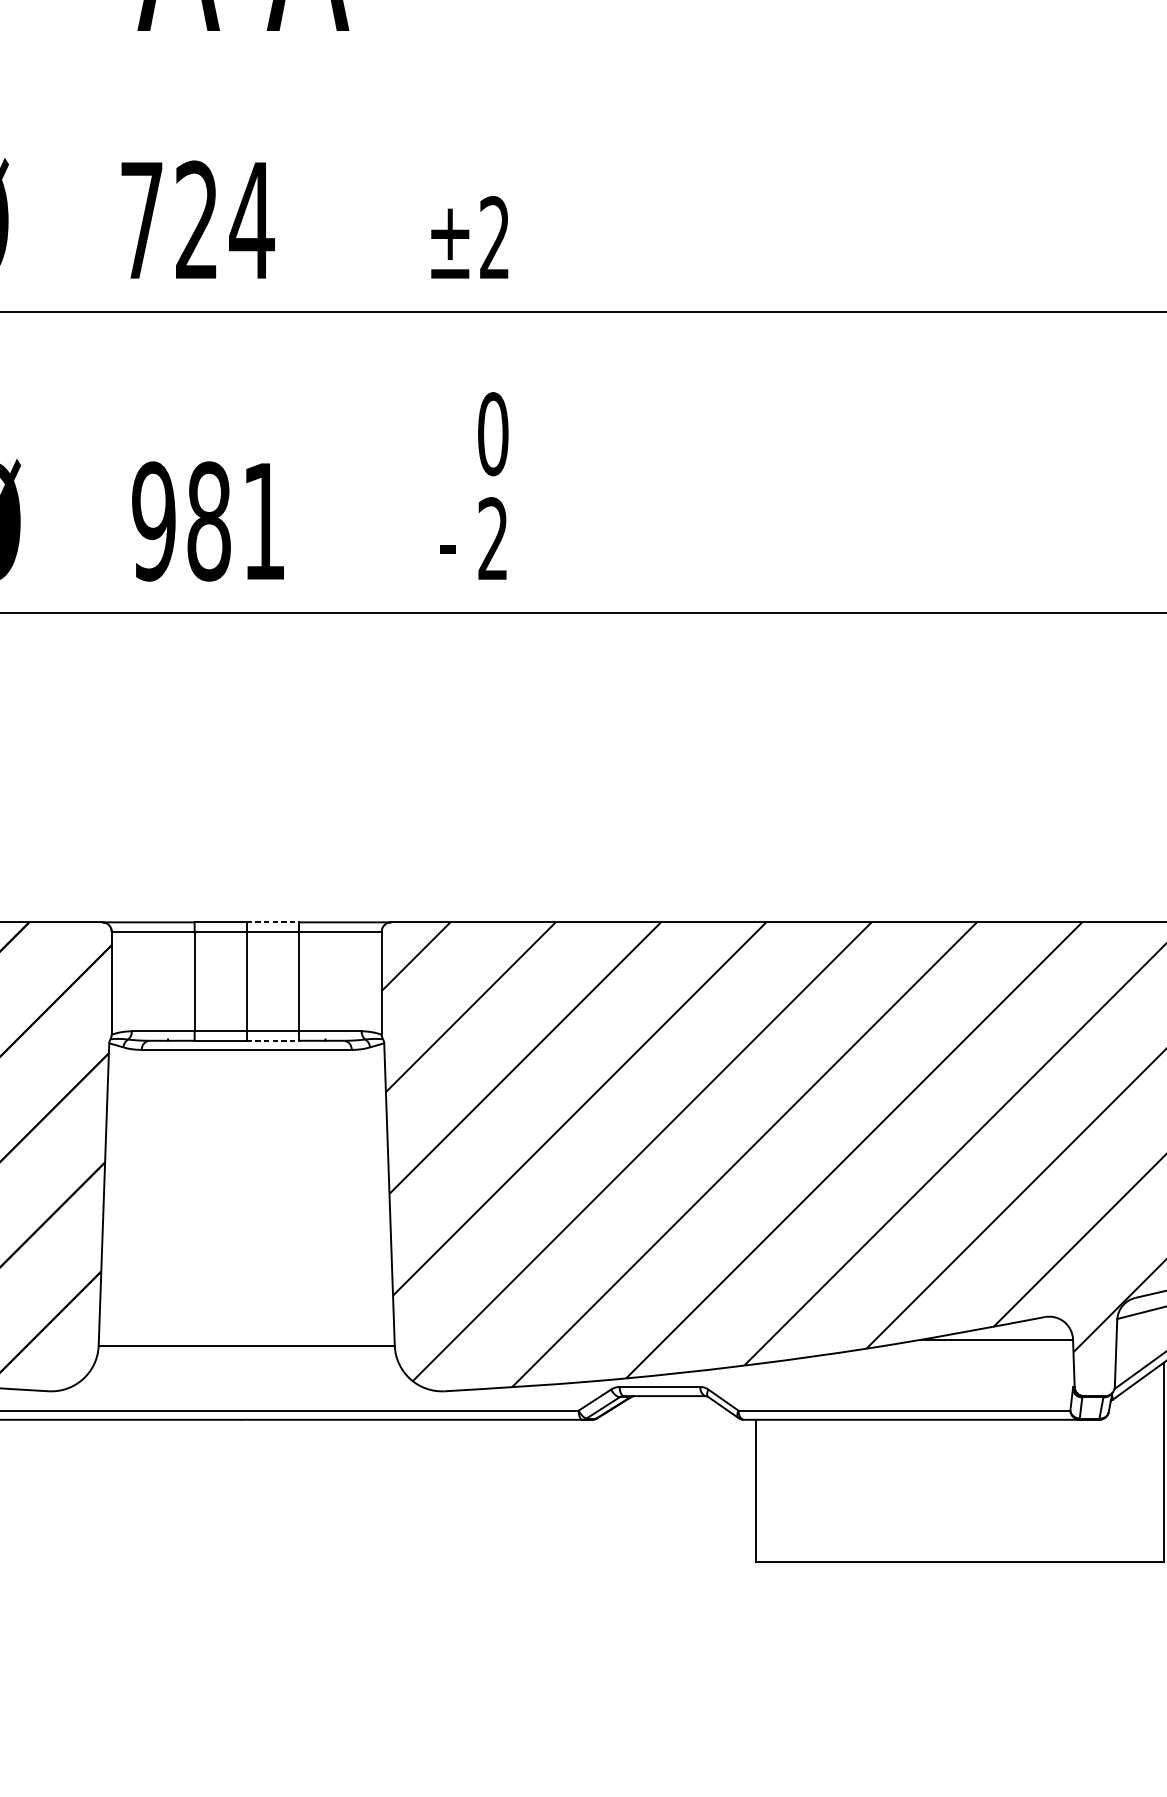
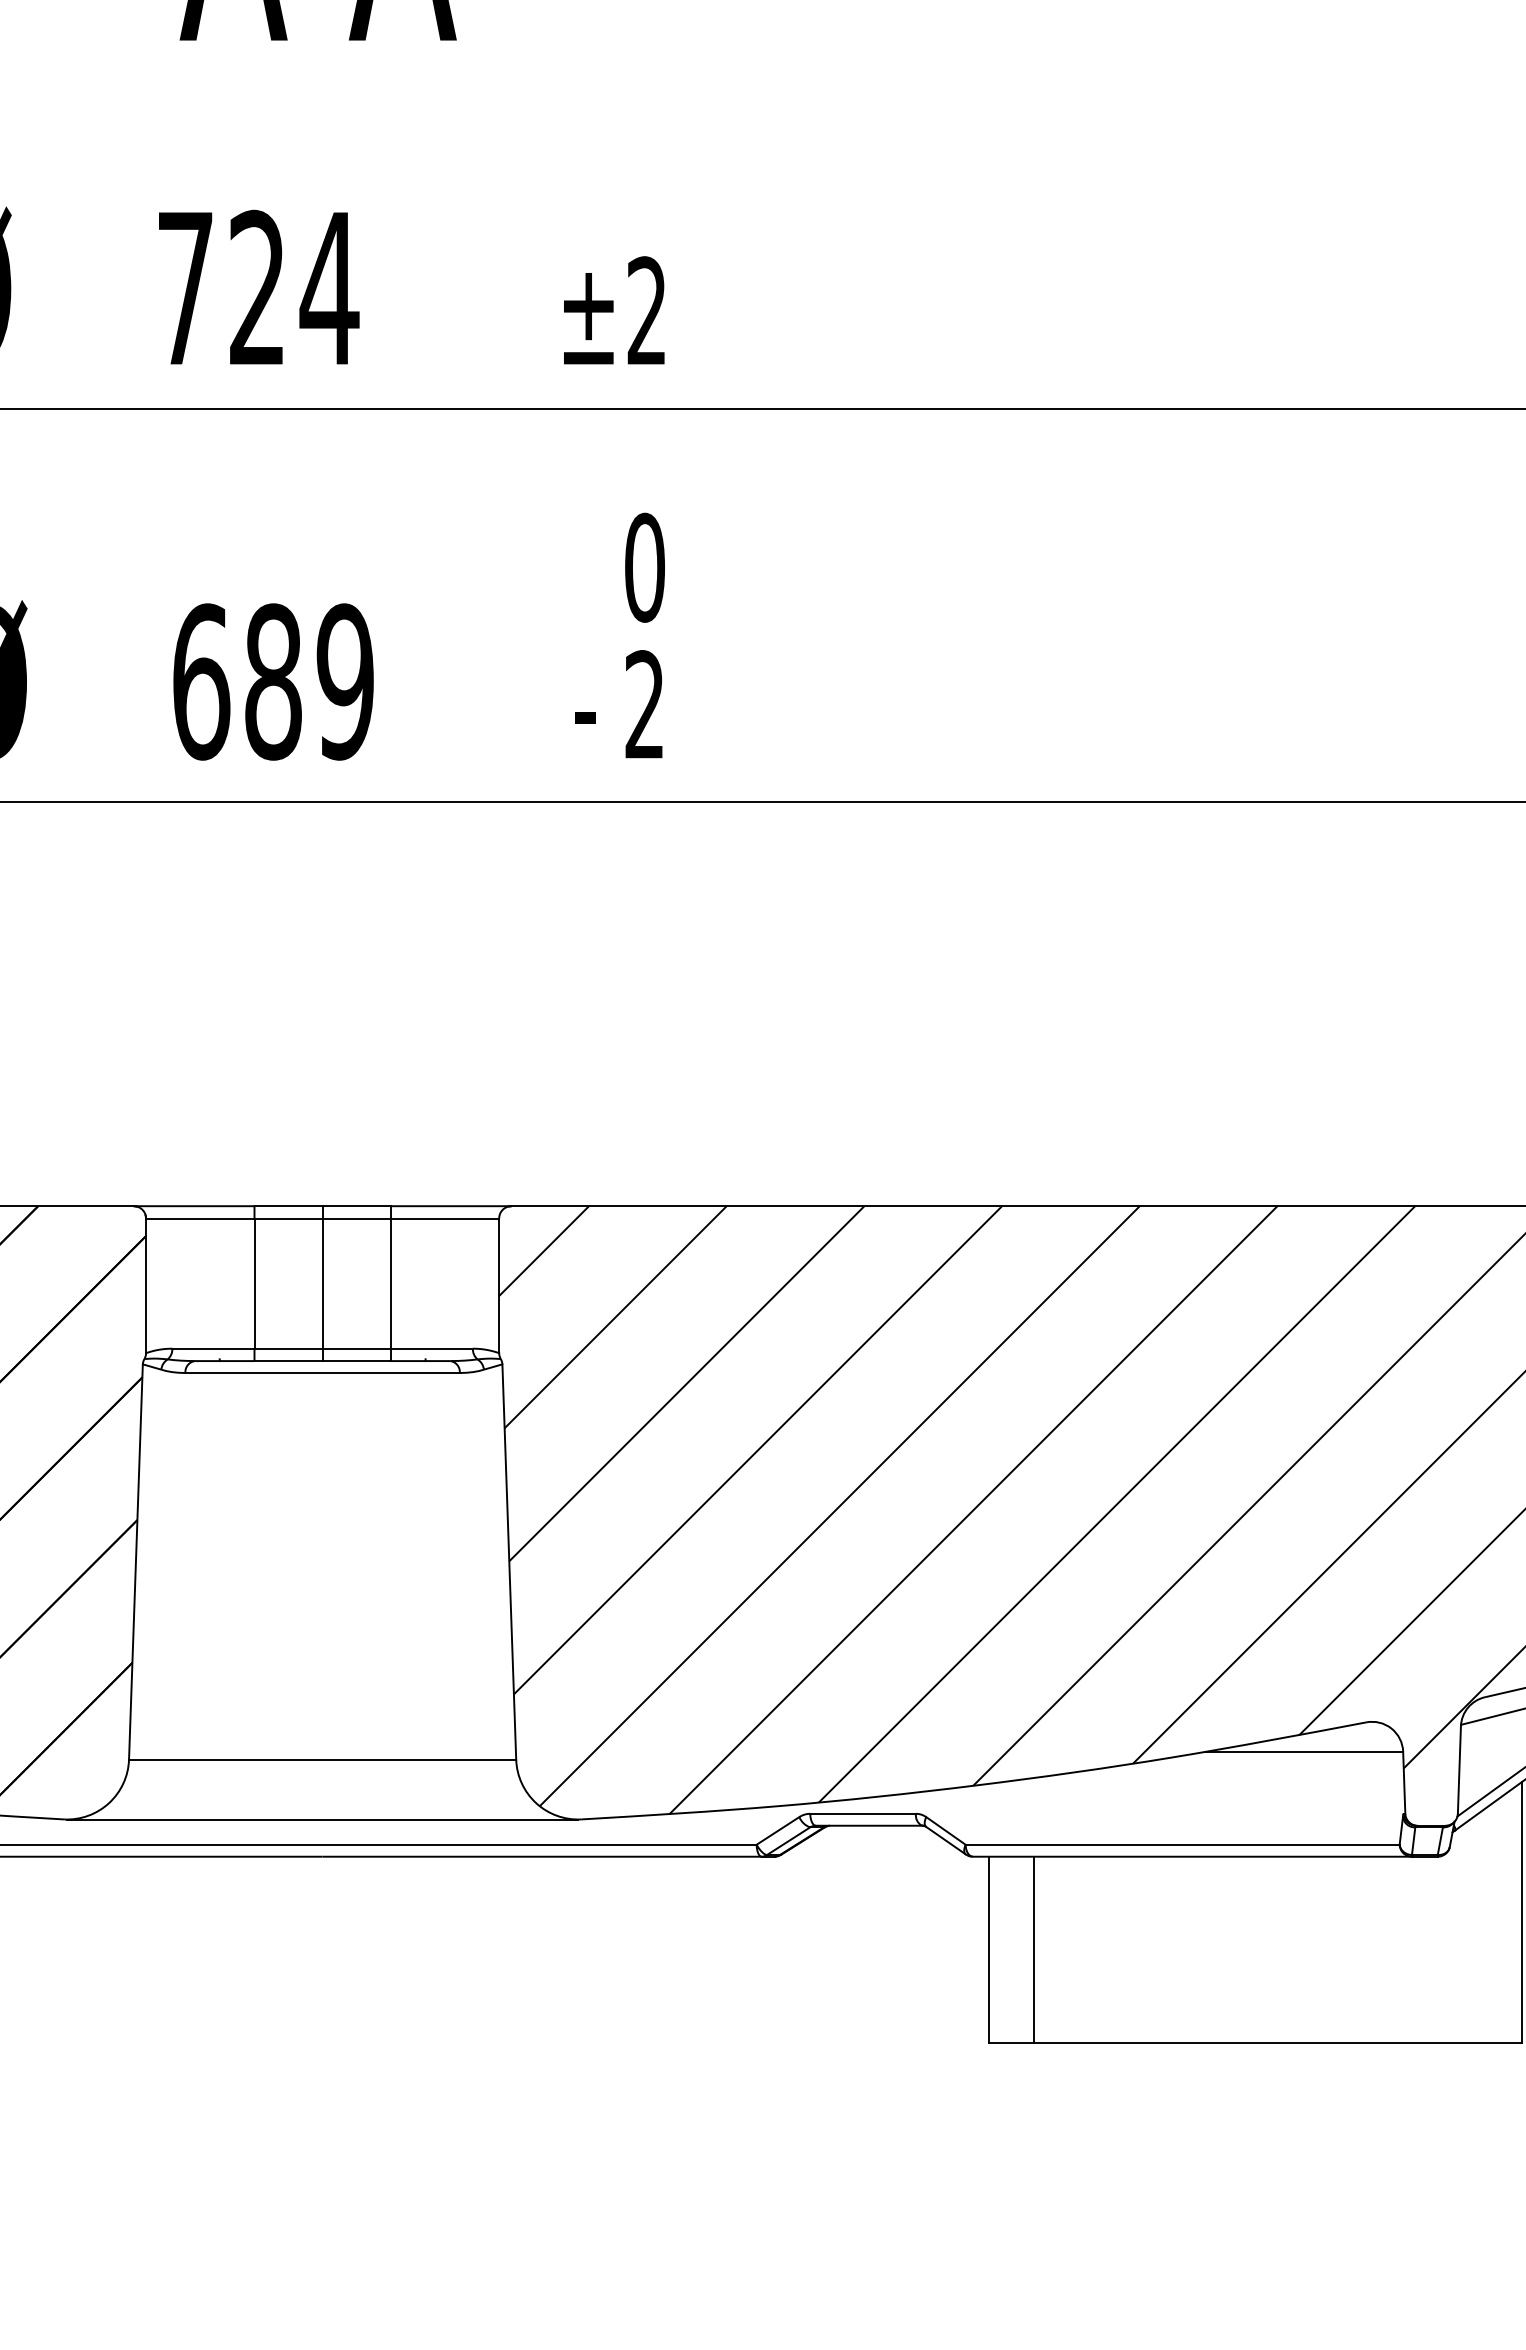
text: (208, 521) -> (272, 681), 981 -> 689
line: (273, 922) -> (357, 1206), dashed -> solid
line: (273, 1041) -> (357, 1361), dashed -> solid
line: (246, 1391) -> (322, 1819), added
line: (790, 1490) -> (1033, 1949), added

